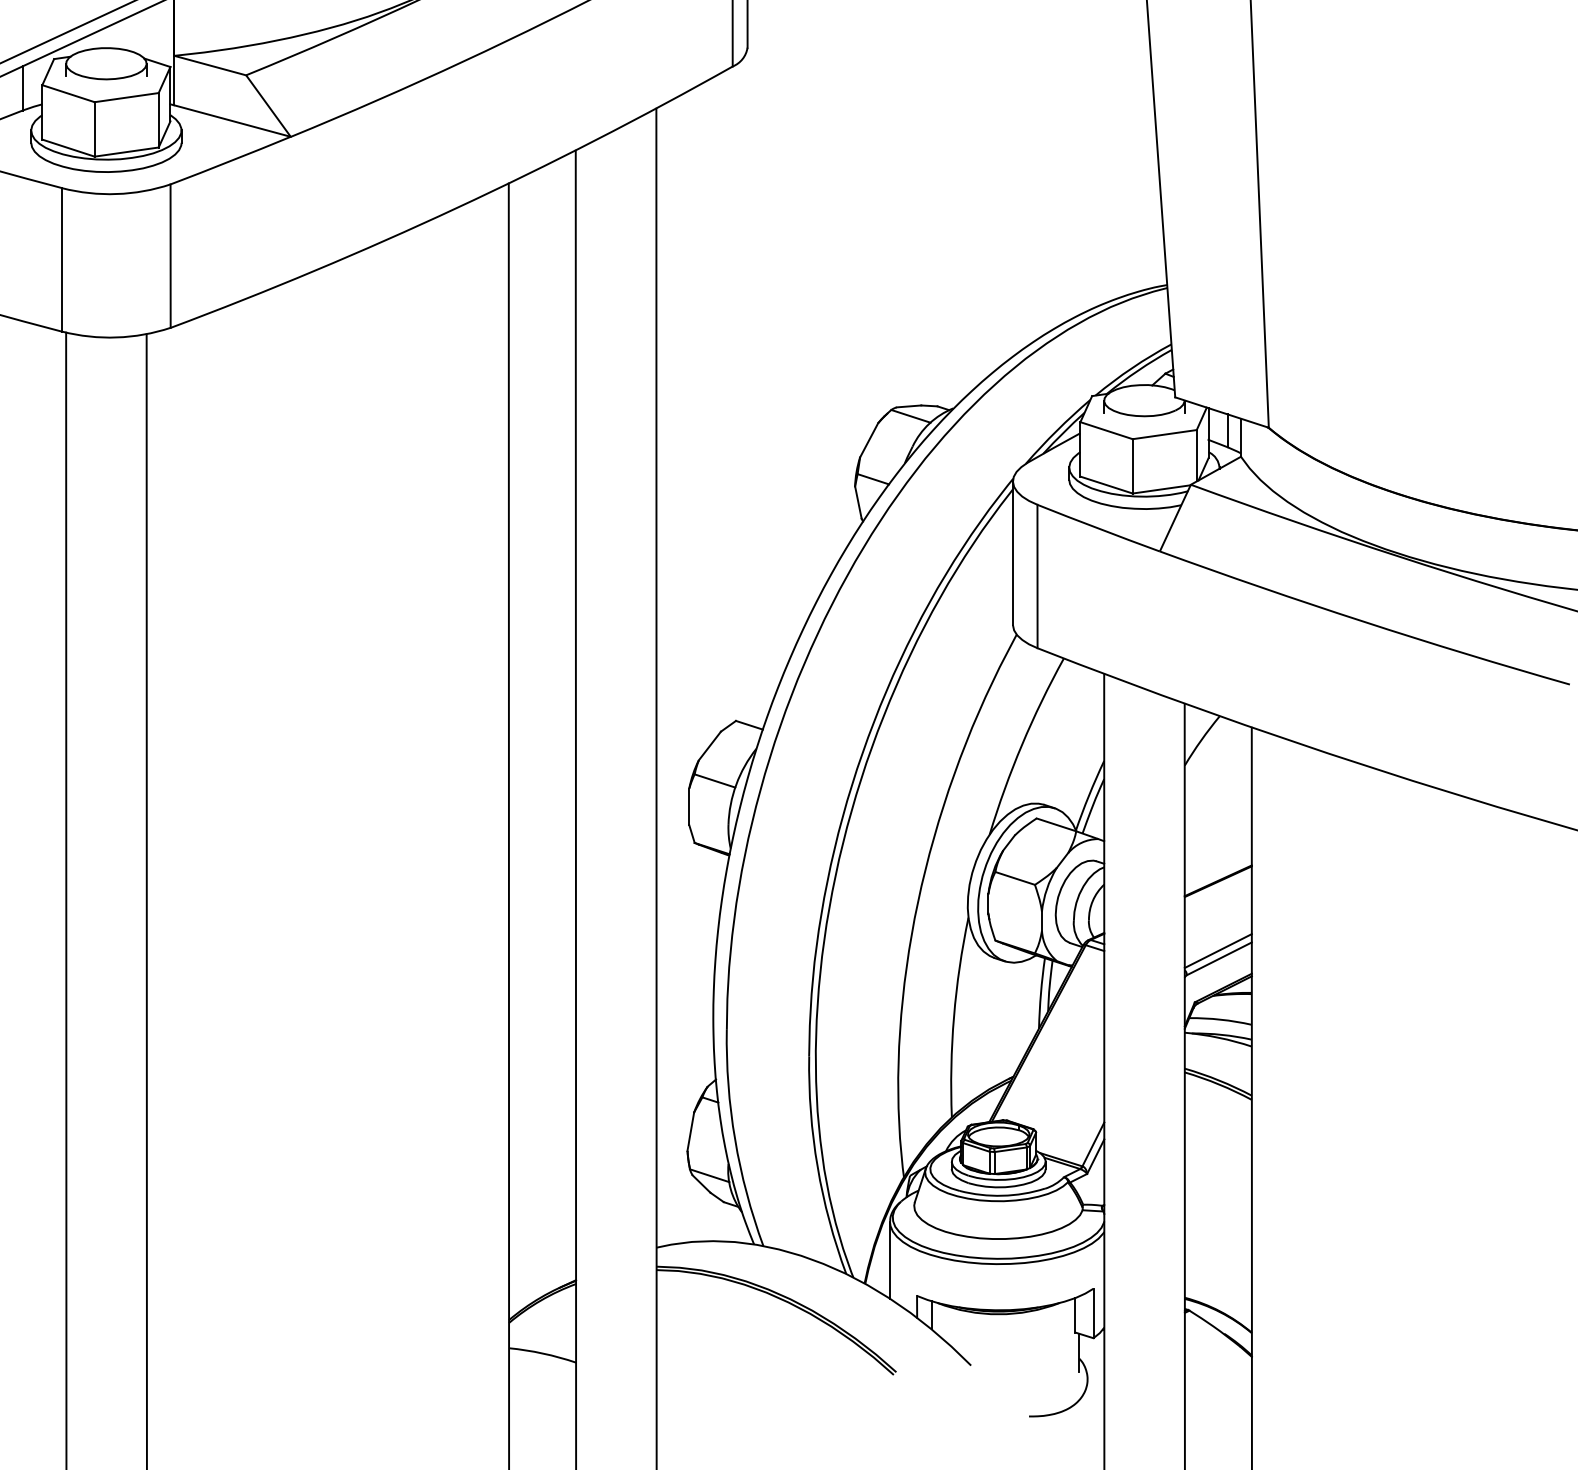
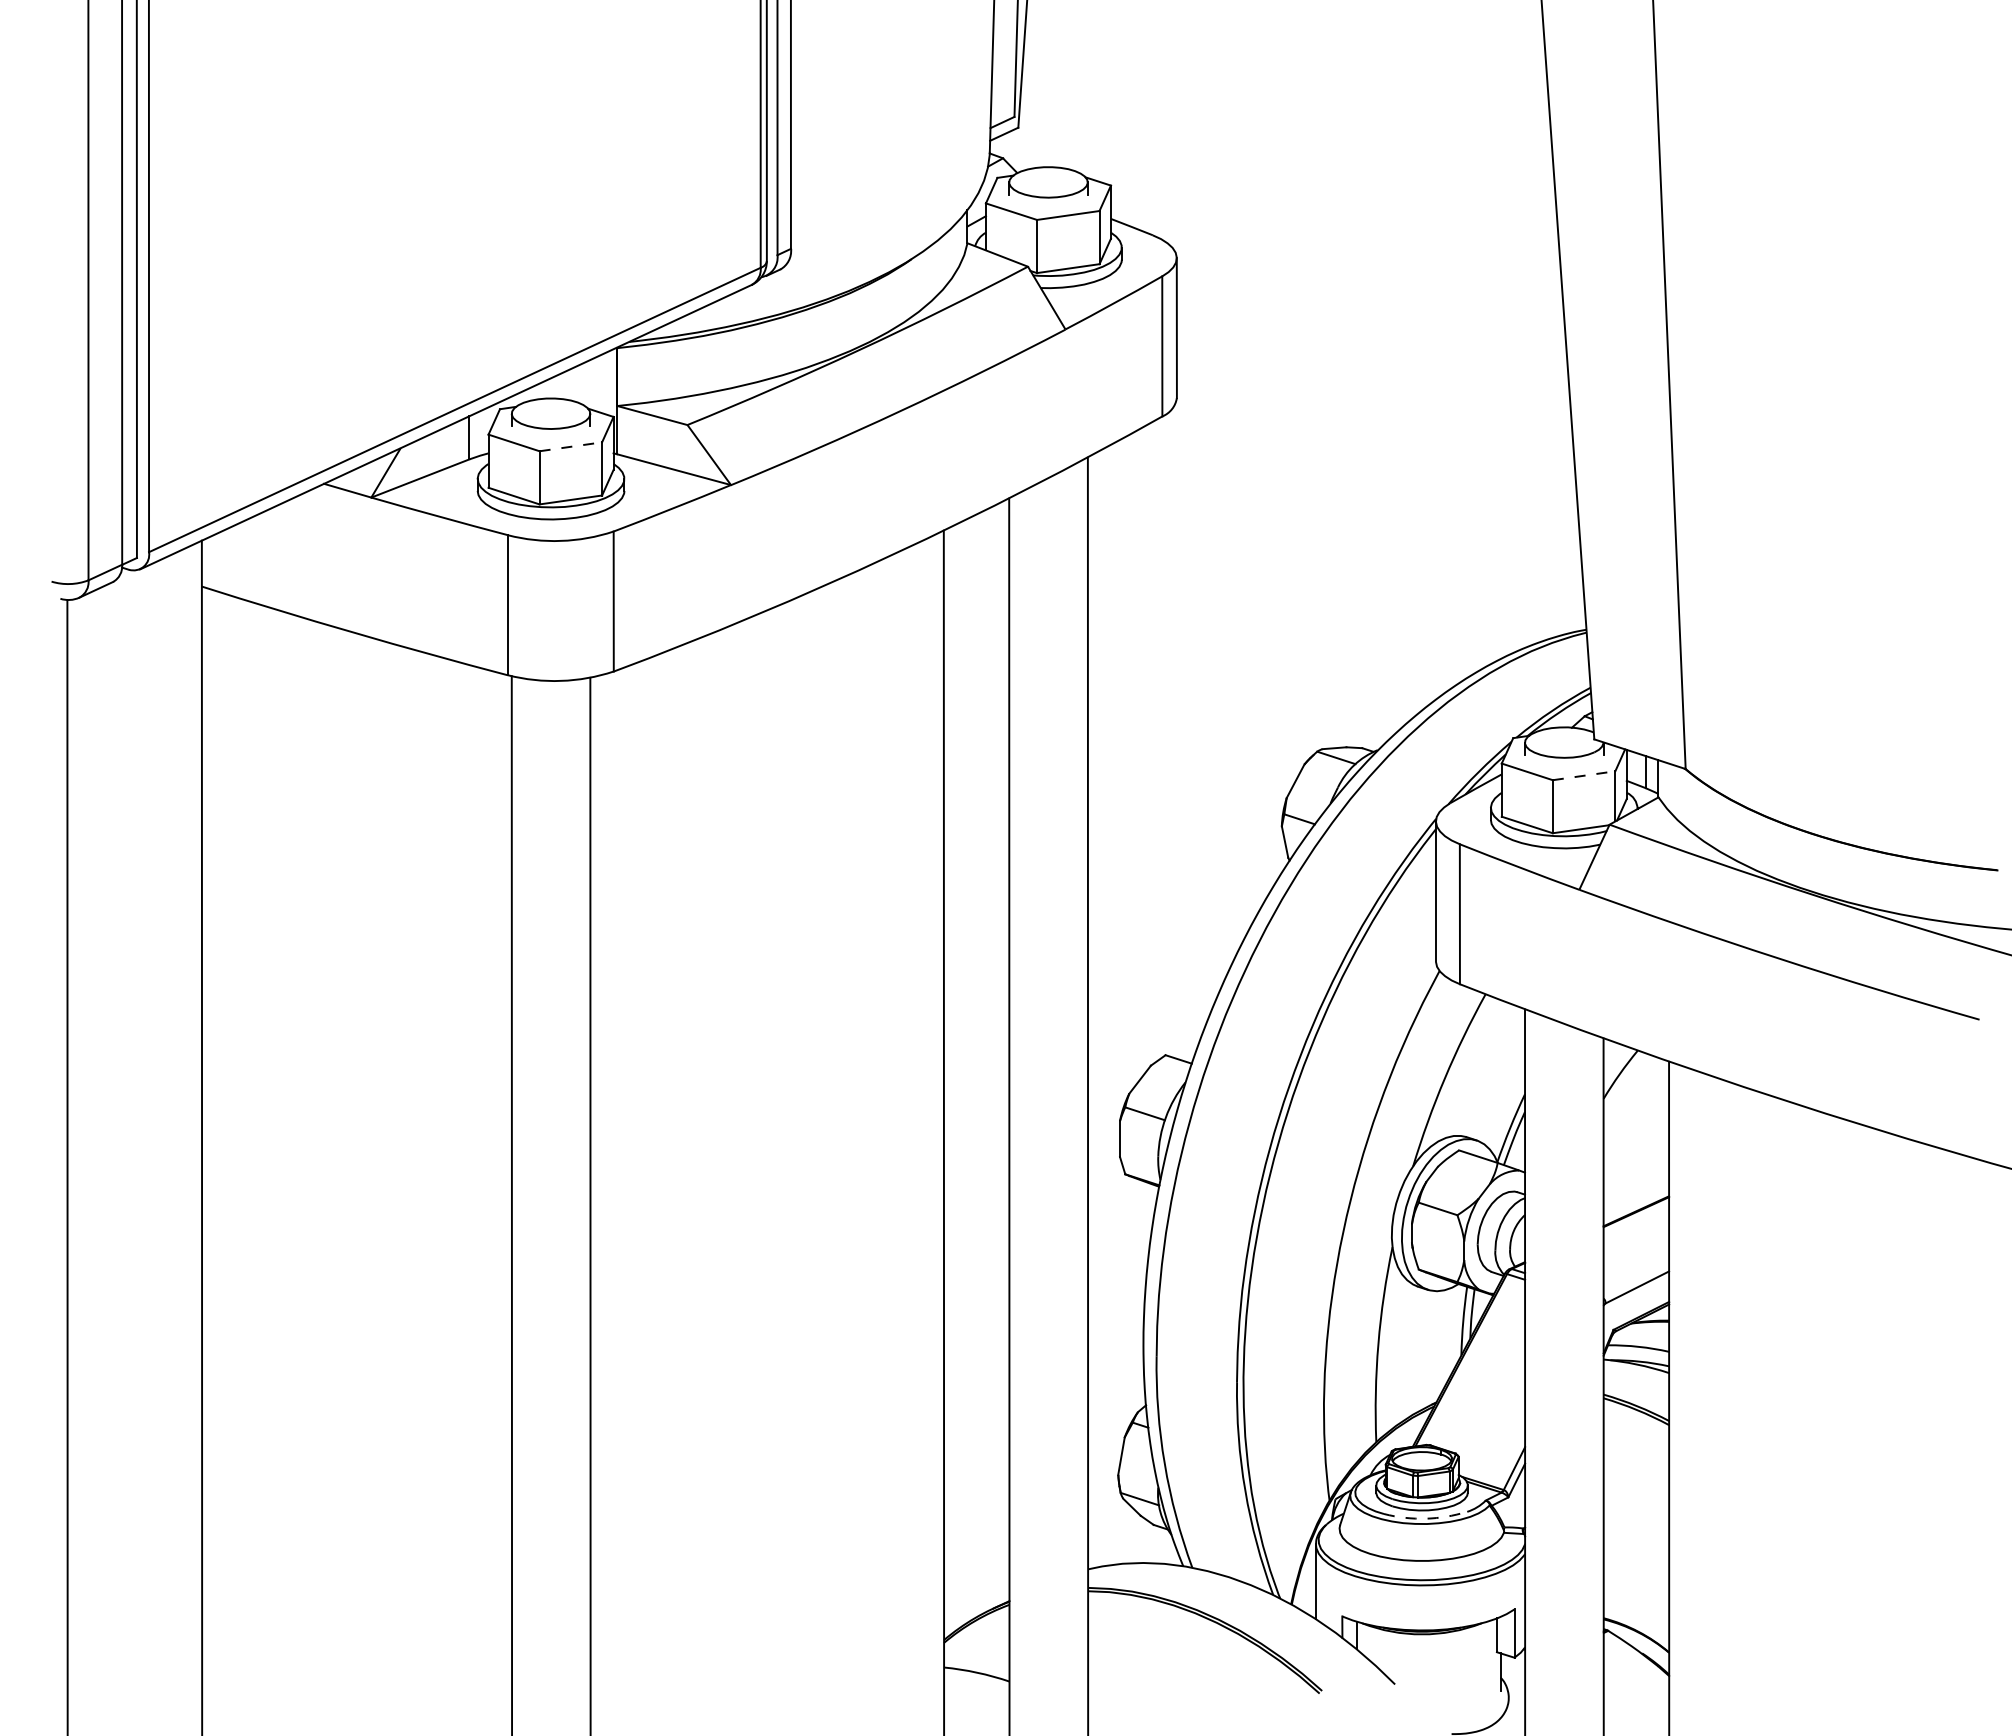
line: (126, 97) -> (570, 446), solid -> dashed
line: (1165, 434) -> (1584, 775), solid -> dashed
line: (1218, 950) -> (1636, 1279), removed
arc: (1002, 1195) -> (1425, 1518), solid -> dashed

